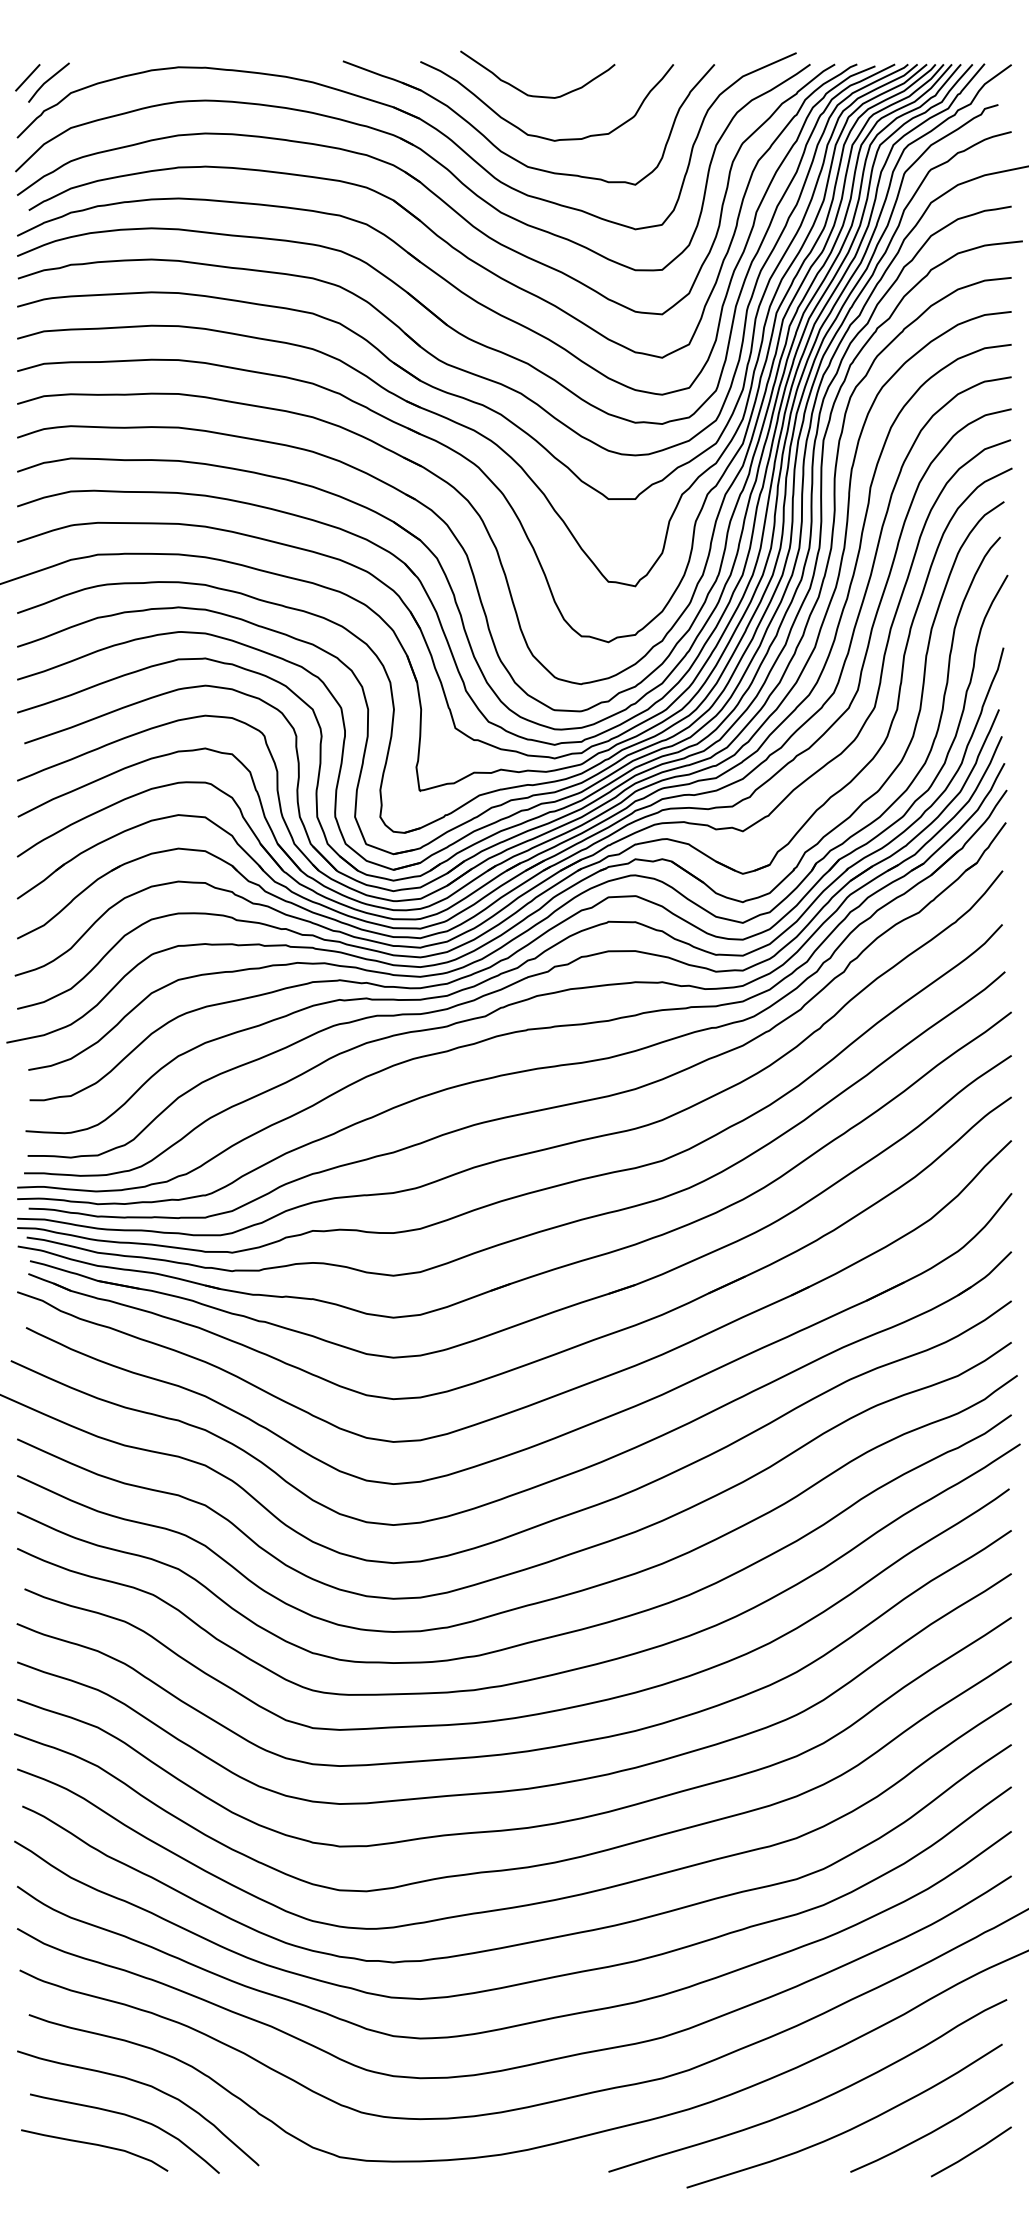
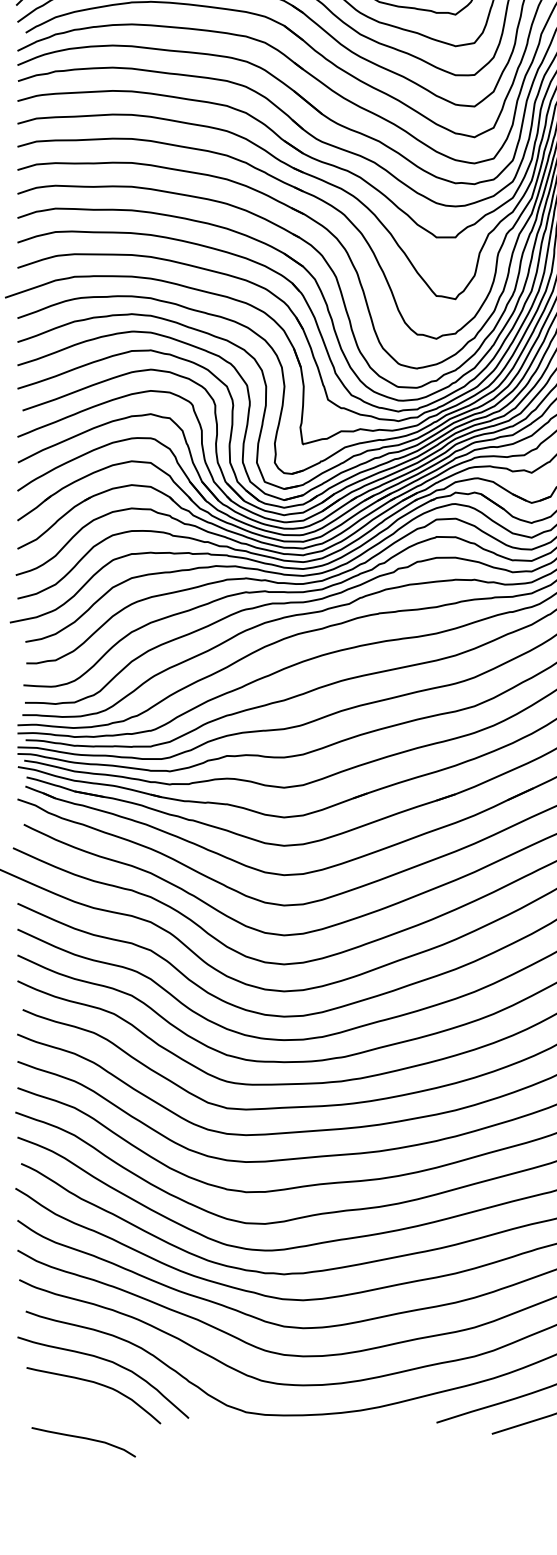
curve: (94, 2145) -> (83, 1438), moved

